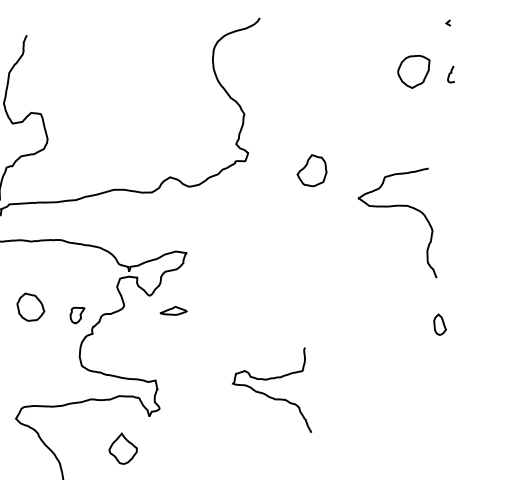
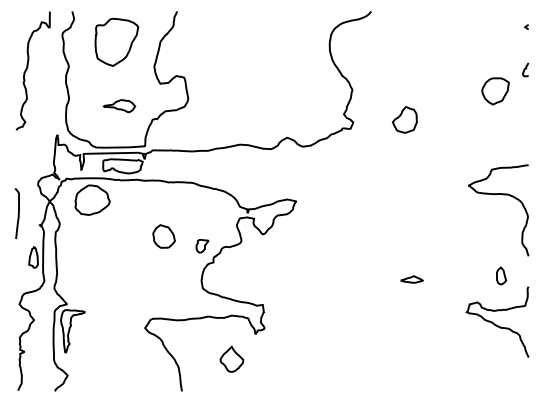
part: (414, 72) -> (495, 91), moved
part: (311, 170) -> (404, 119), moved
curve: (399, 207) -> (502, 195), moved
part: (172, 311) -> (411, 279), moved
curve: (268, 394) -> (495, 323), moved

